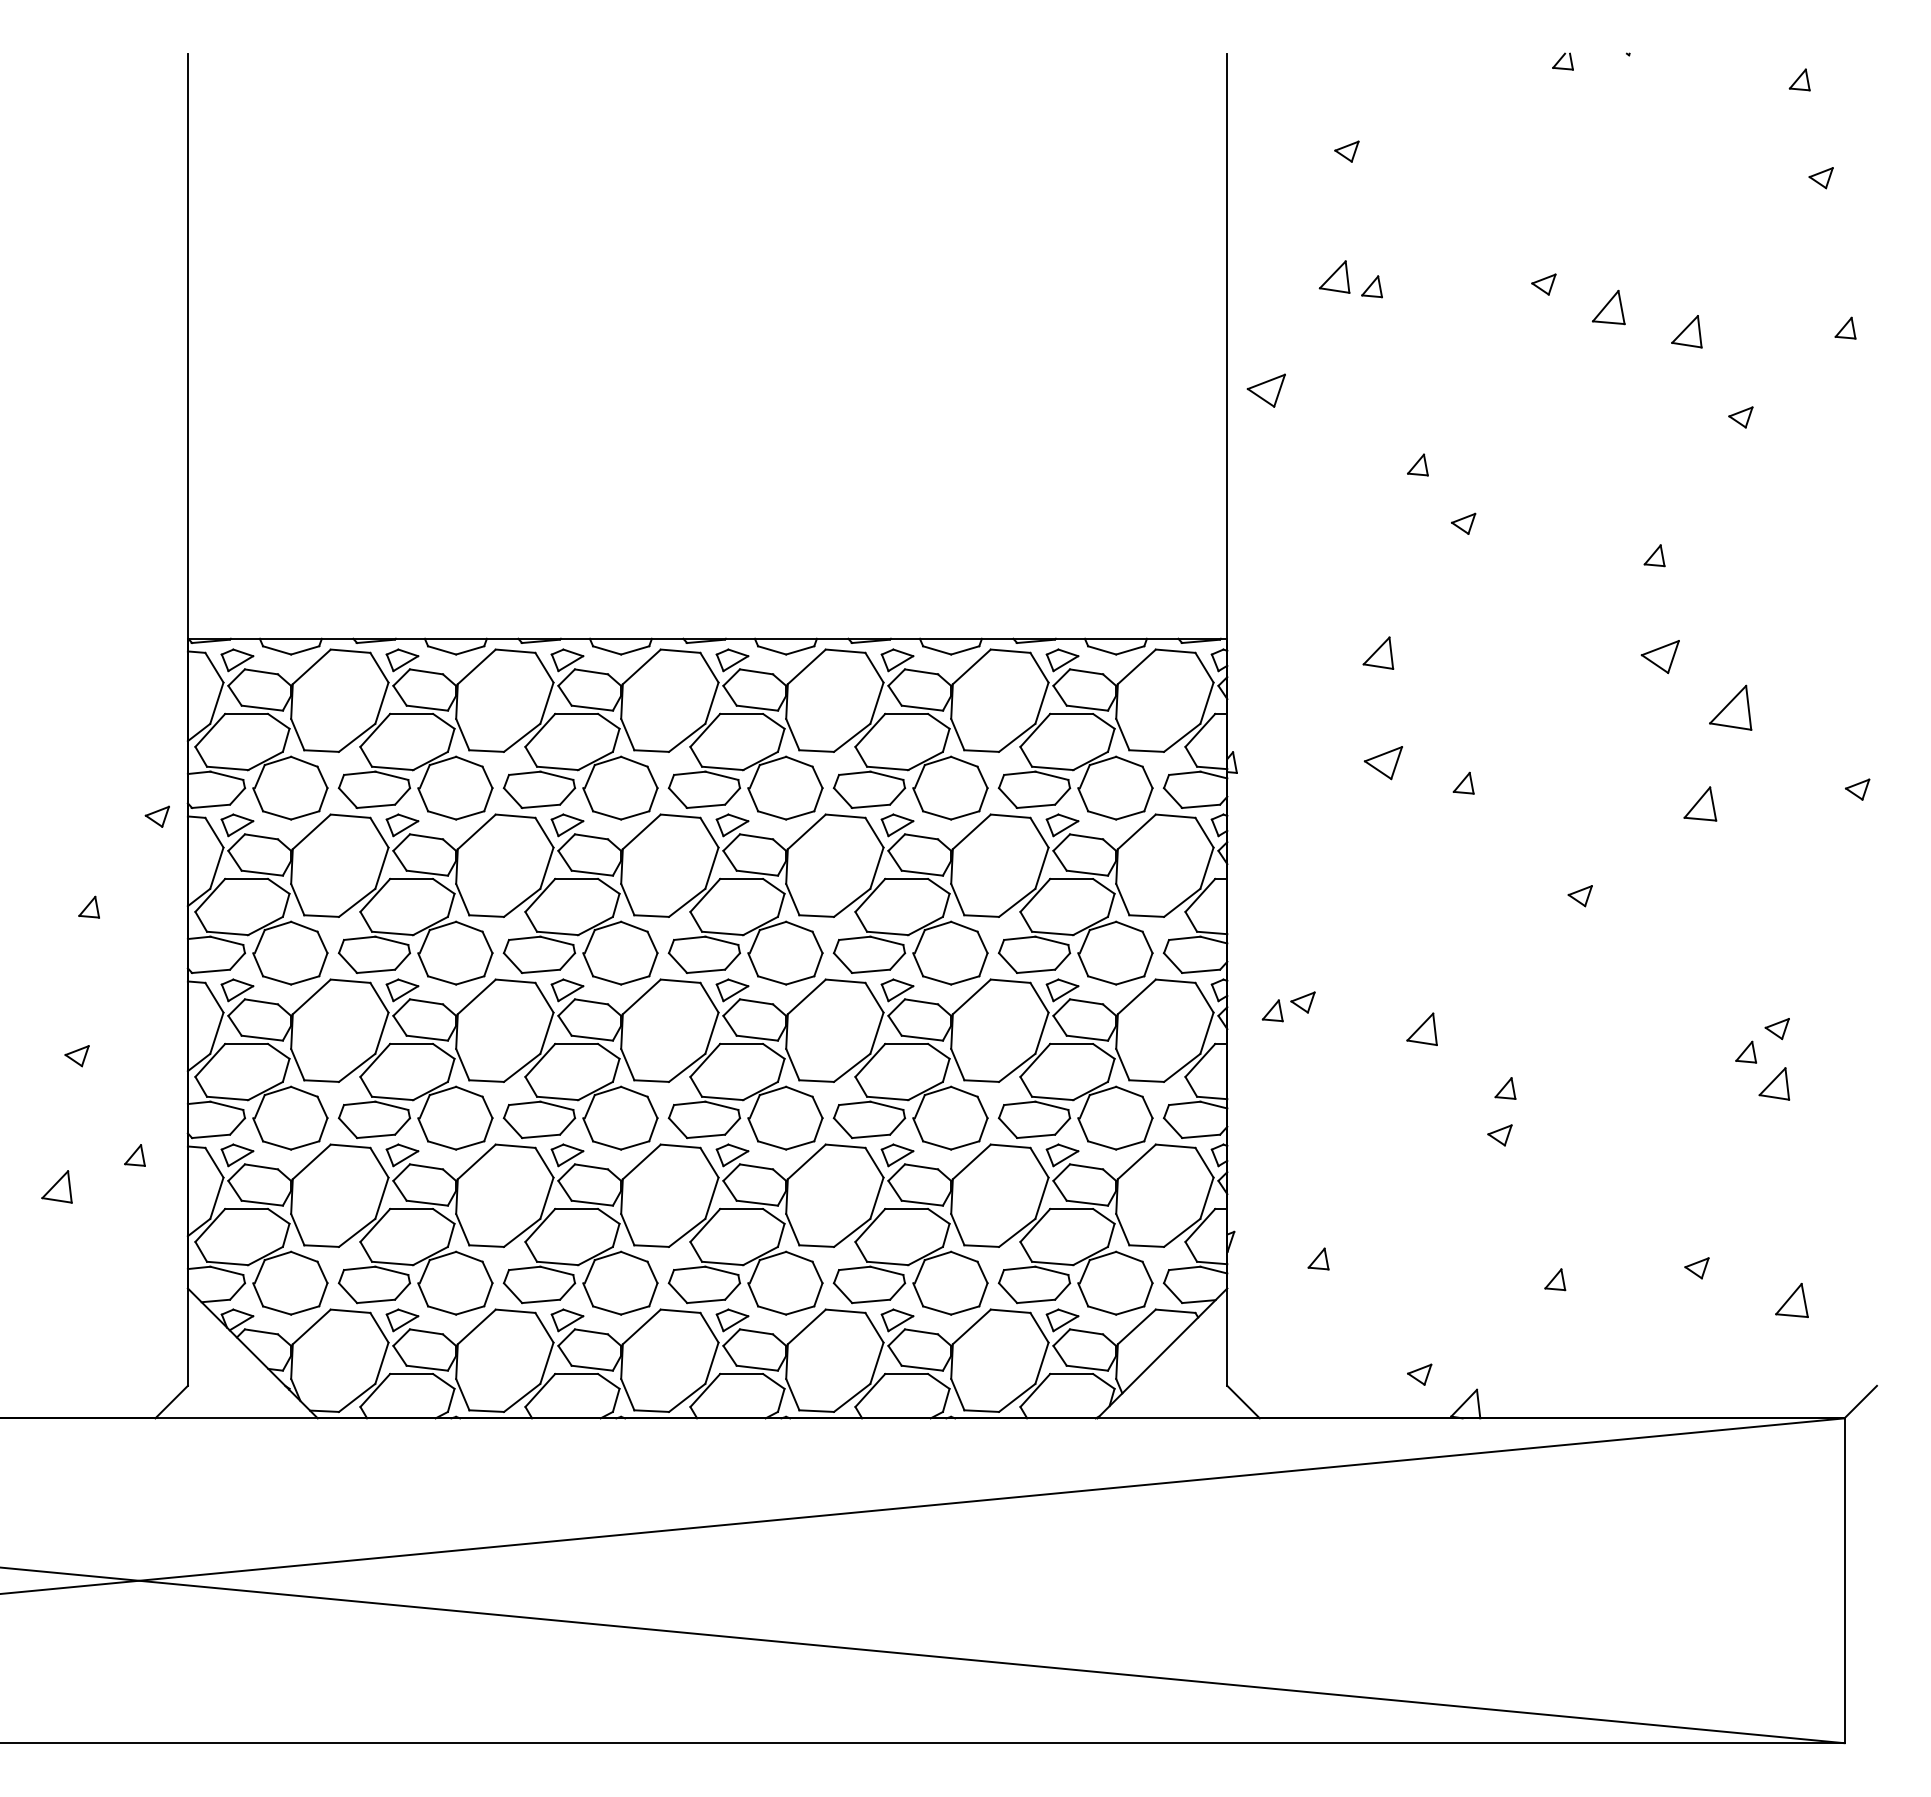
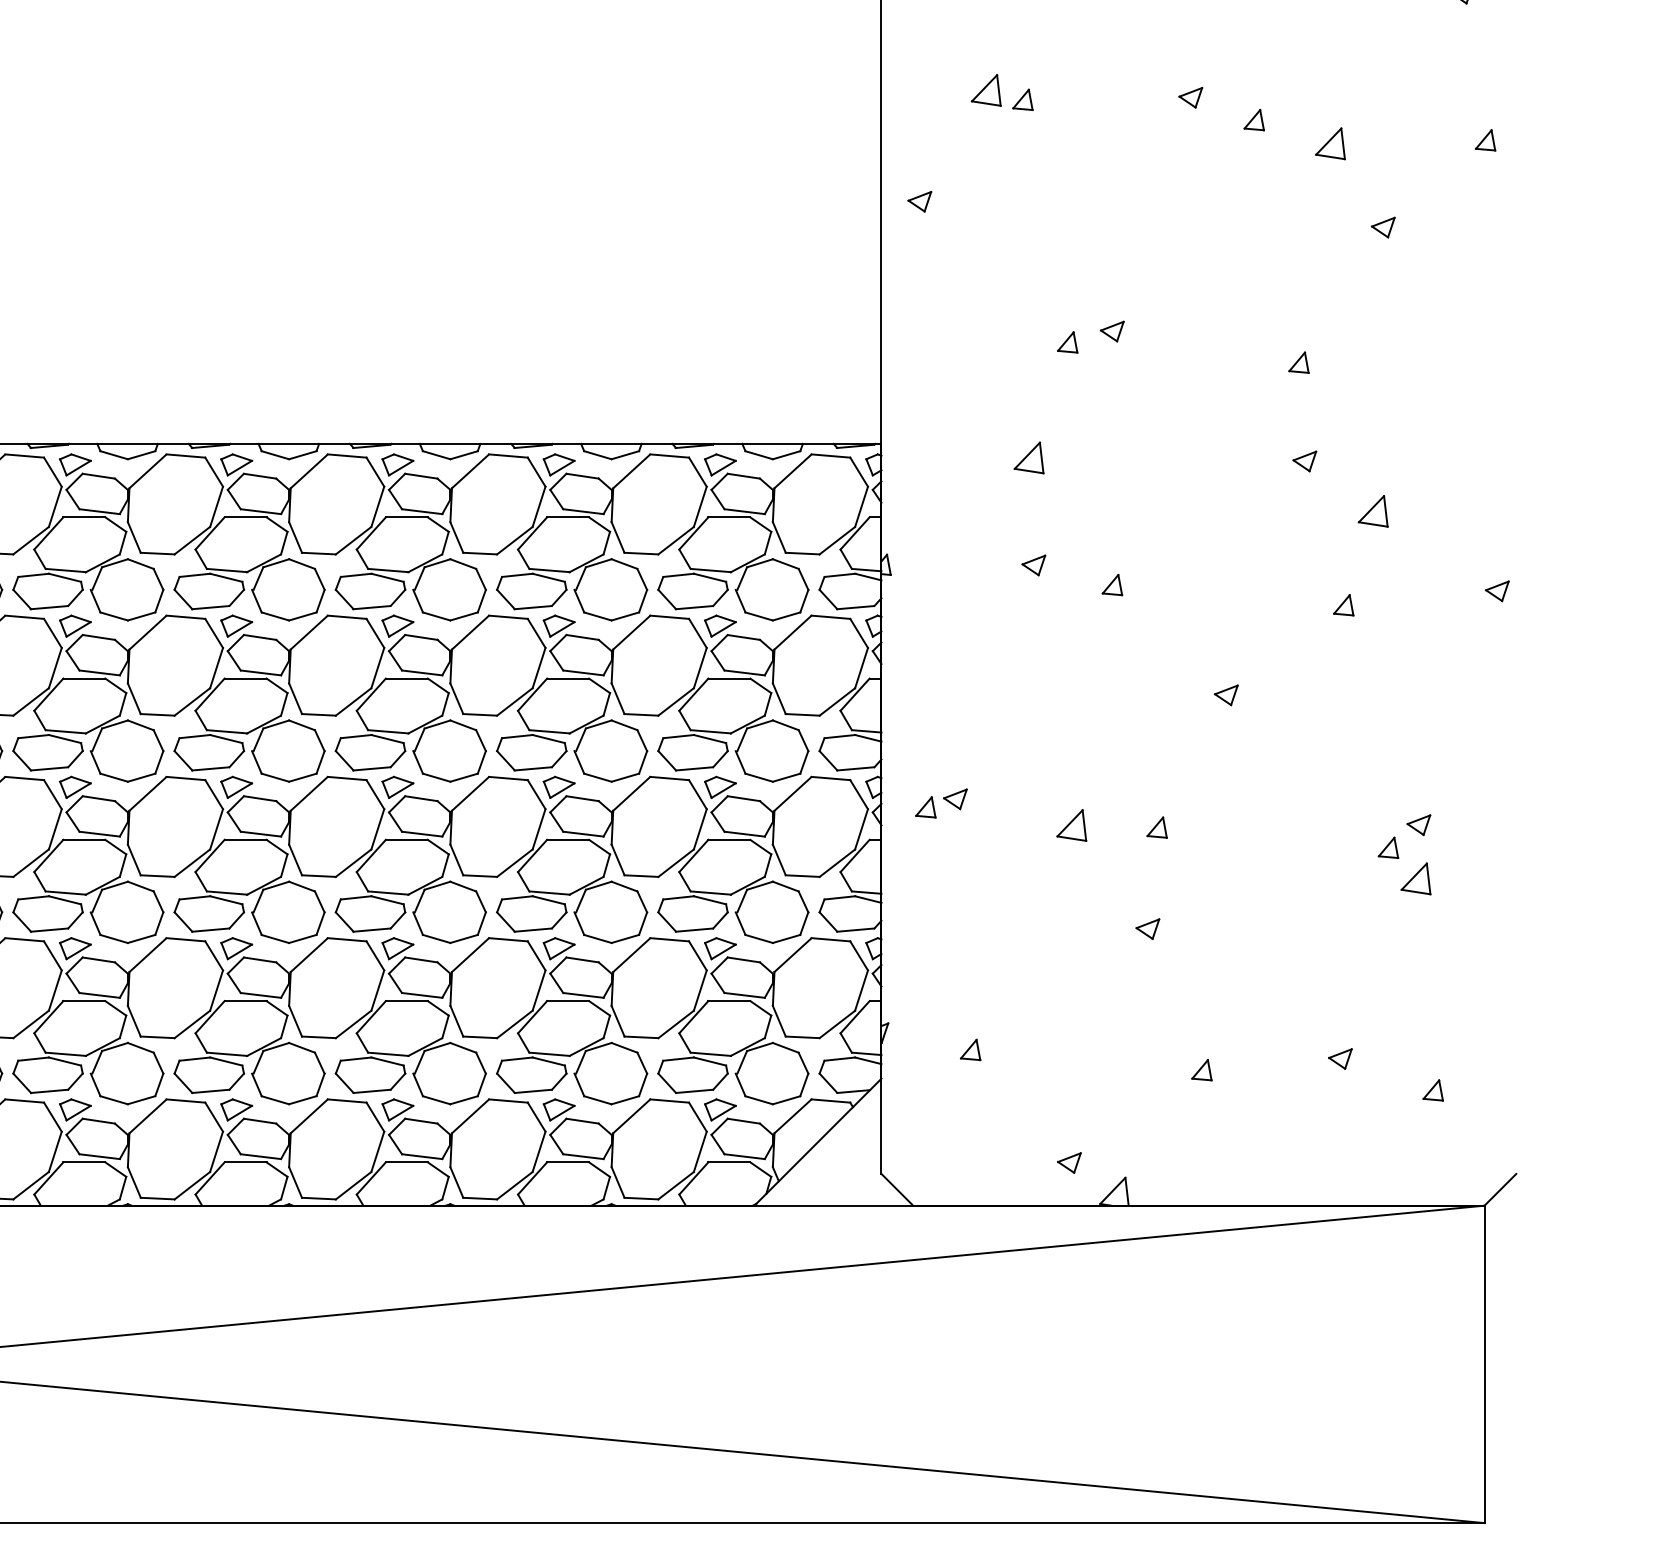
part: (1608, 307) -> (1253, 120), size x0.62
part: (1266, 391) -> (919, 202), size x0.62
part: (1417, 464) -> (1067, 341), moved
part: (1660, 656) -> (1304, 461), size x0.62
part: (1730, 707) -> (1373, 511), size x0.71
part: (1382, 763) -> (1033, 565), size x0.62
part: (1700, 803) -> (1343, 604), size x0.62
part: (1505, 1088) -> (1157, 827), moved
part: (1791, 1300) -> (1432, 1090), size x0.62

